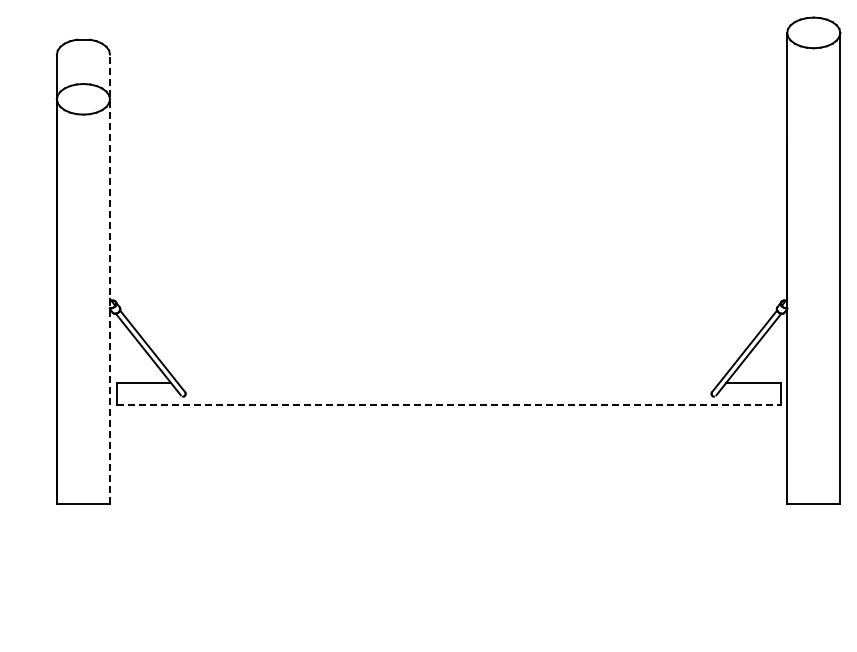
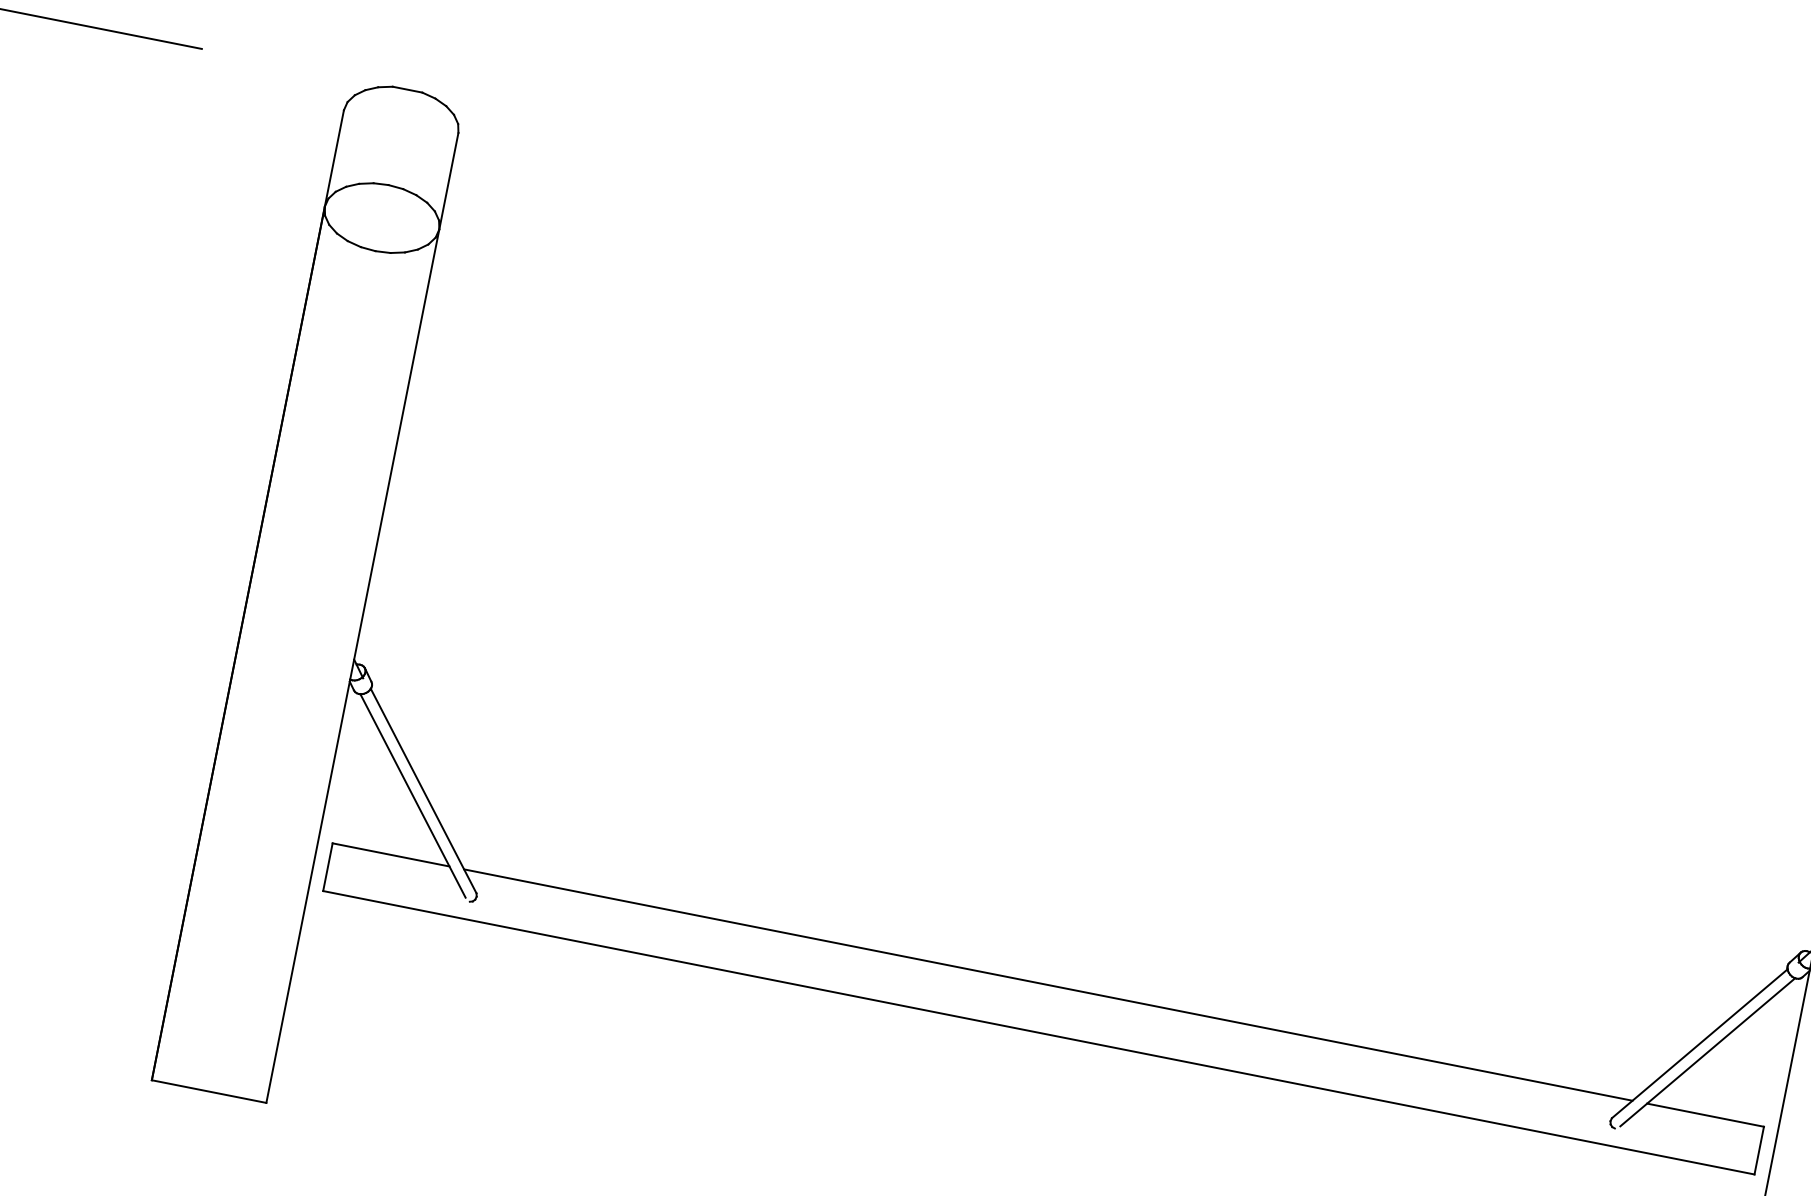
line: (110, 279) -> (363, 618), dashed -> solid
line: (448, 382) -> (1048, 984), added
line: (448, 404) -> (1038, 1031), dashed -> solid

